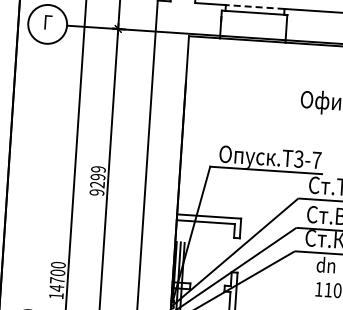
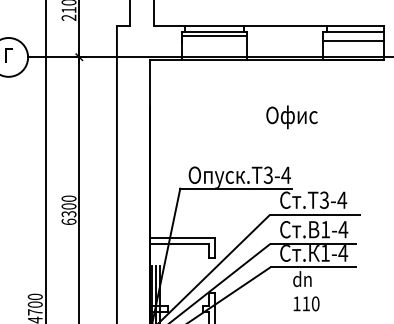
line: (255, 7) -> (214, 26), dashed -> solid
line: (254, 17) -> (214, 36), added
text: (317, 159) -> (286, 174), 3-7 -> 3-4
text: (97, 181) -> (68, 210), 9299 -> 6300

